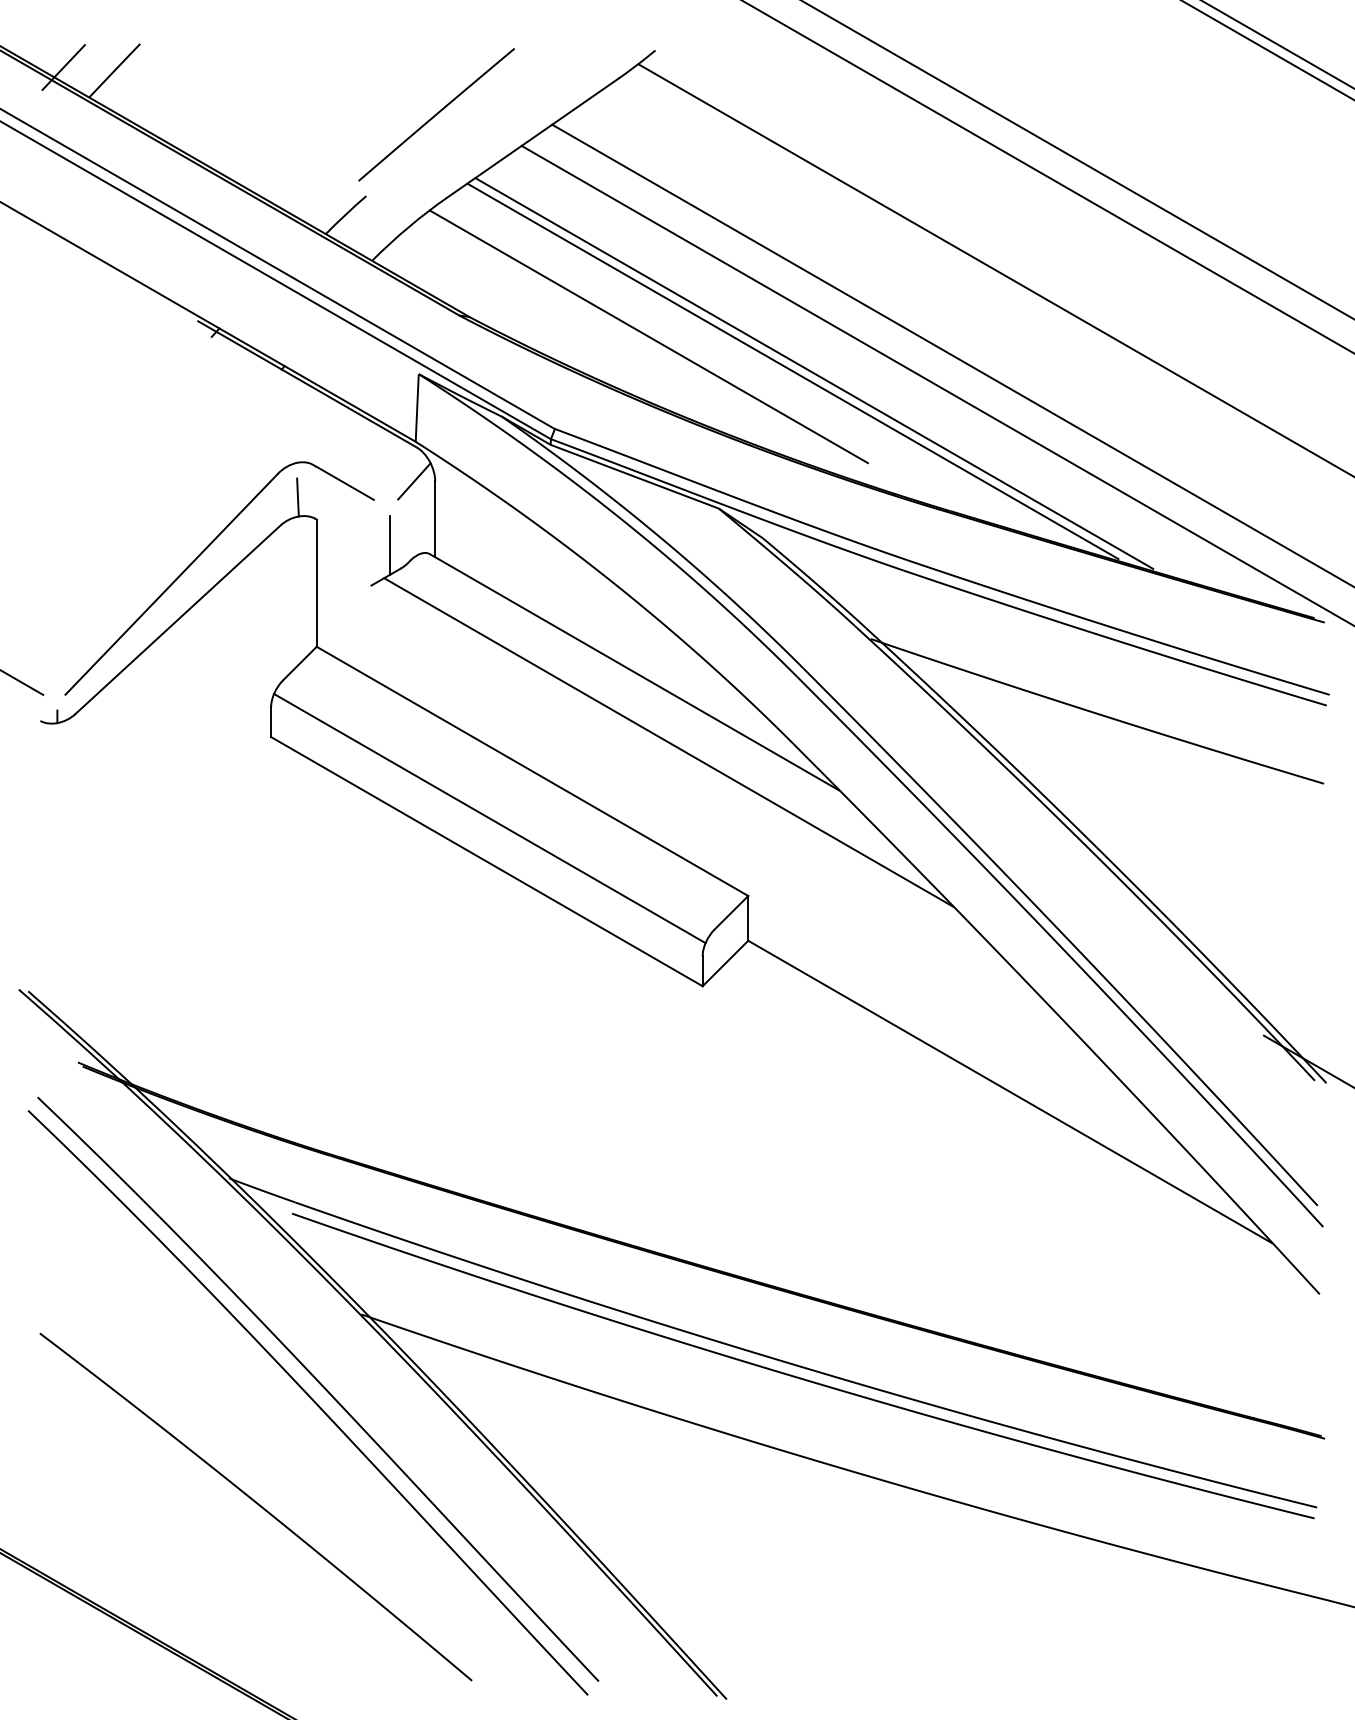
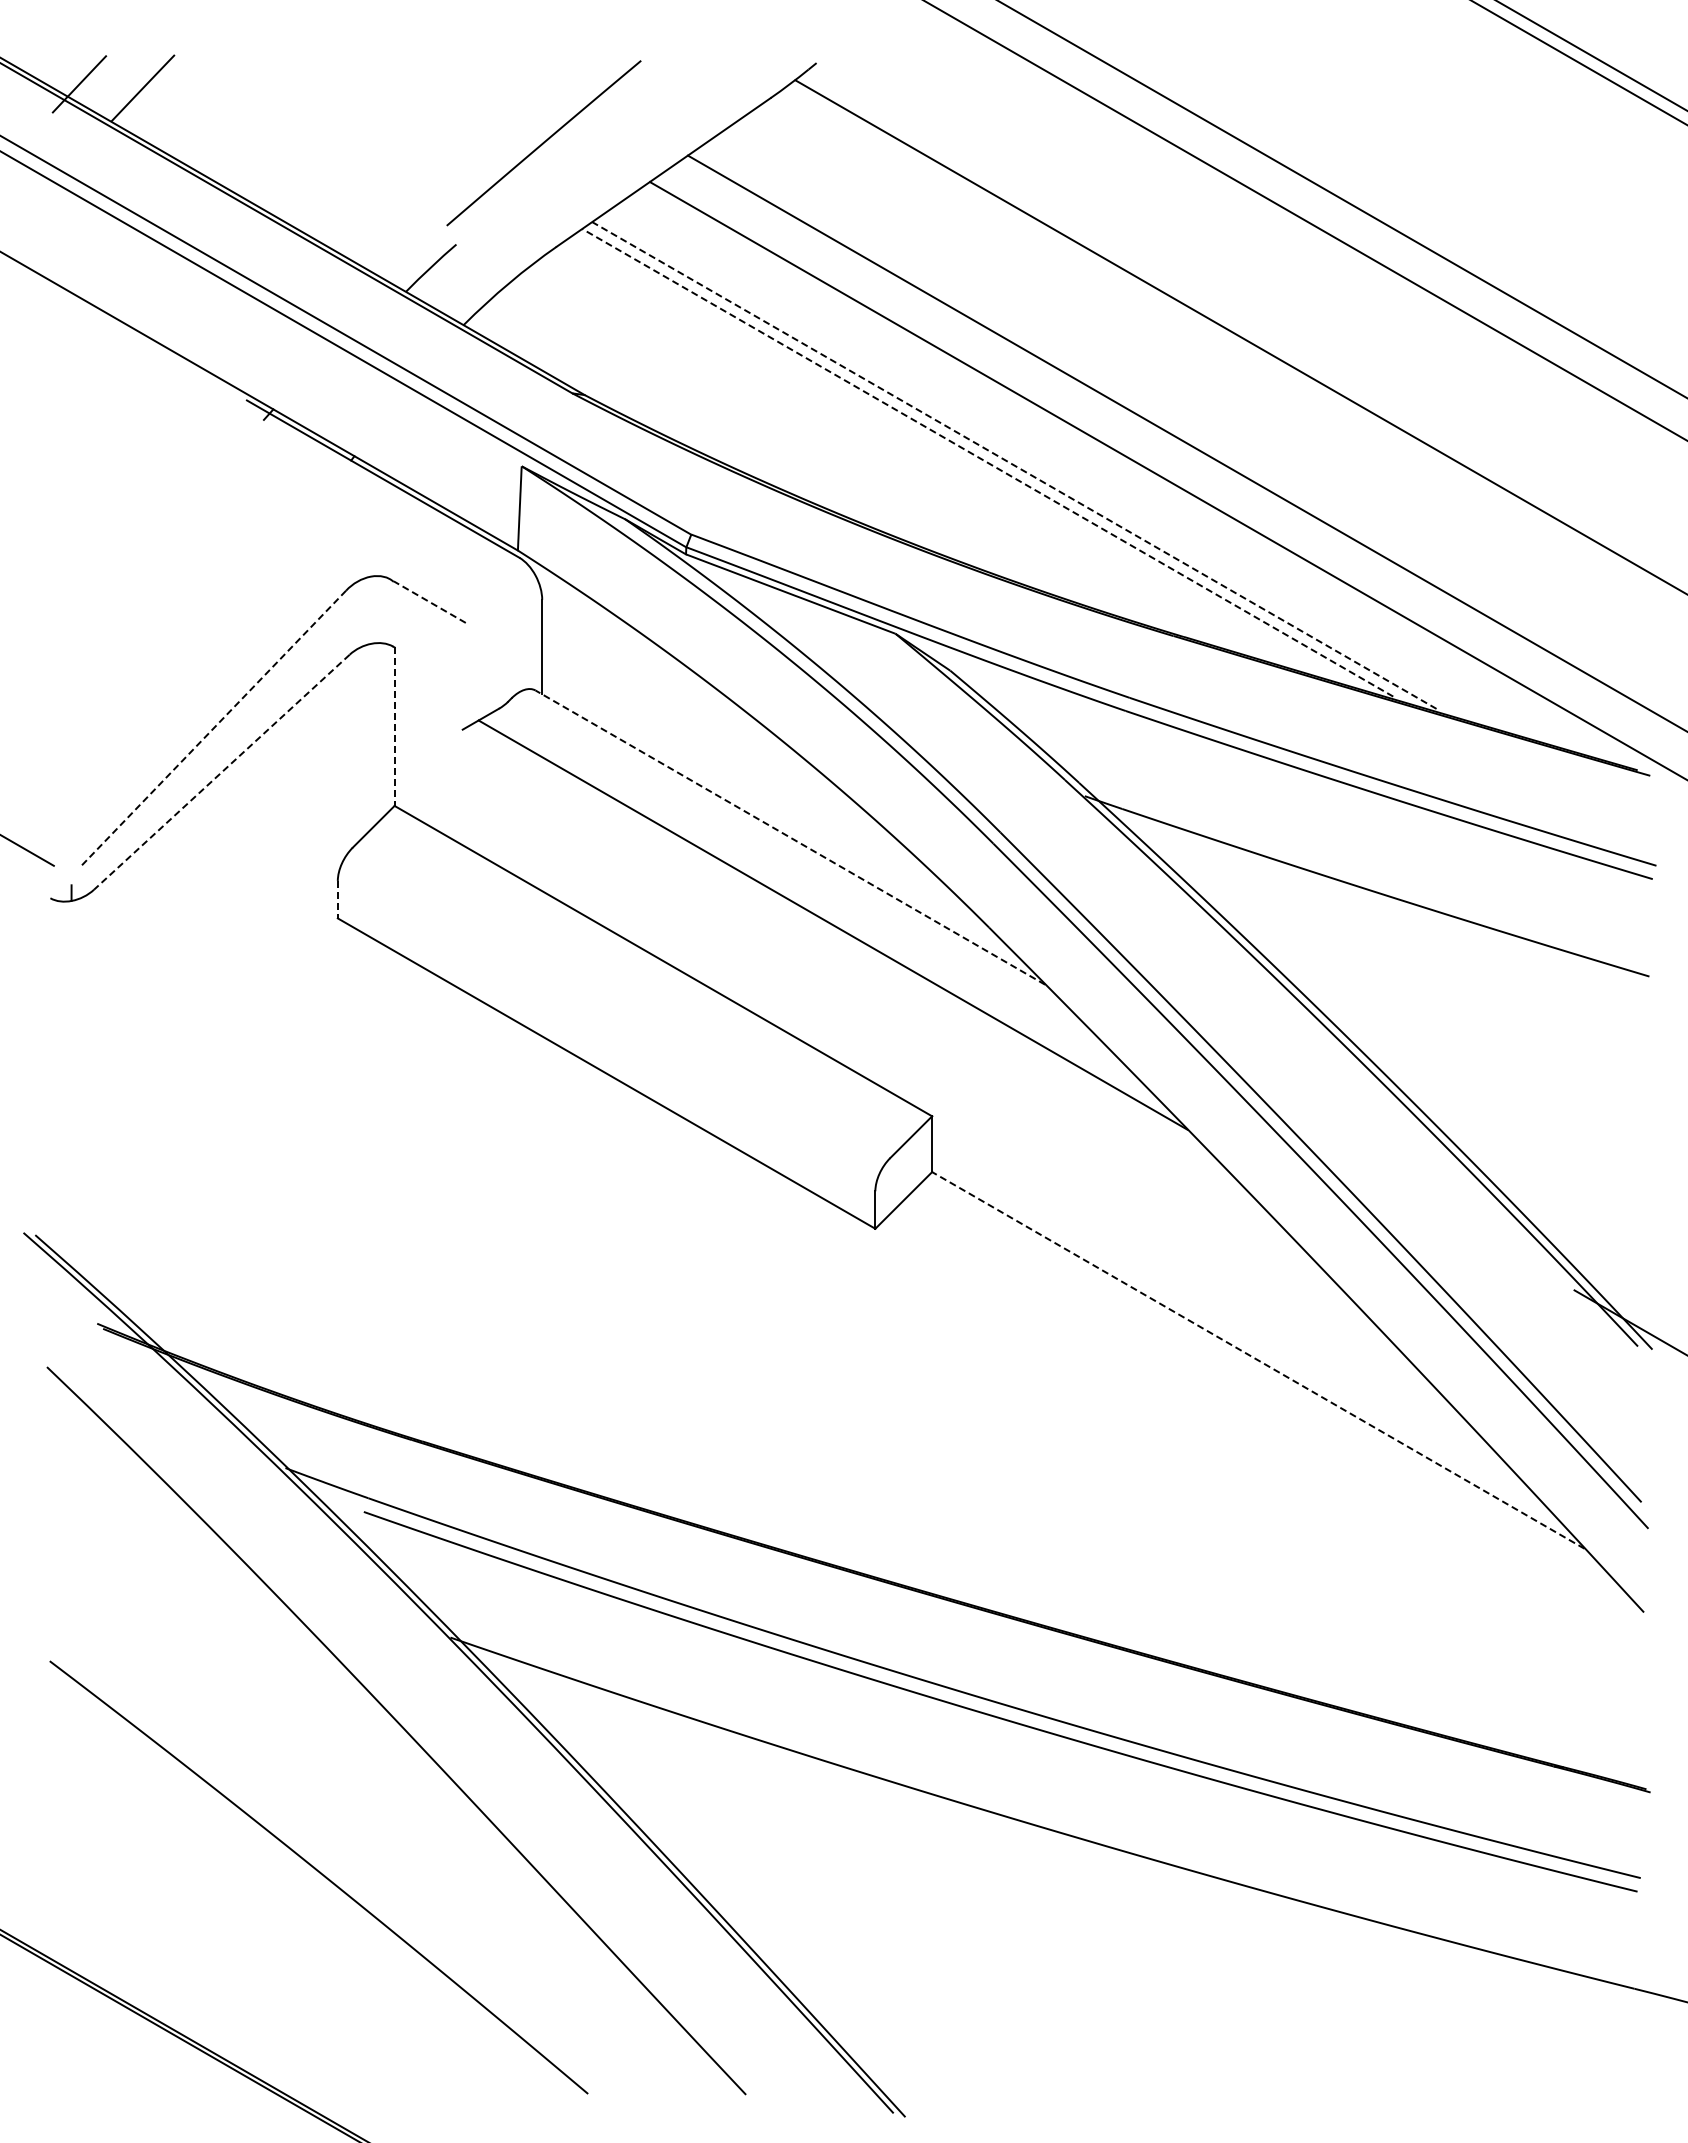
line: (649, 336) -> (808, 419), removed
line: (792, 371) -> (987, 462), solid -> dashed
line: (814, 373) -> (1014, 465), solid -> dashed
line: (414, 481) -> (516, 599), removed
line: (344, 483) -> (429, 602), solid -> dashed
line: (298, 497) -> (371, 619), removed
line: (389, 545) -> (485, 679), removed
line: (316, 583) -> (394, 727), solid -> dashed
line: (171, 584) -> (213, 728), solid -> dashed
line: (177, 619) -> (221, 772), solid -> dashed
line: (633, 672) -> (789, 837), solid -> dashed
line: (270, 721) -> (337, 899), solid -> dashed
line: (489, 818) -> (609, 1019), removed
line: (1010, 1092) -> (1258, 1360), solid -> dashed
curve: (311, 1399) -> (387, 1743), removed

